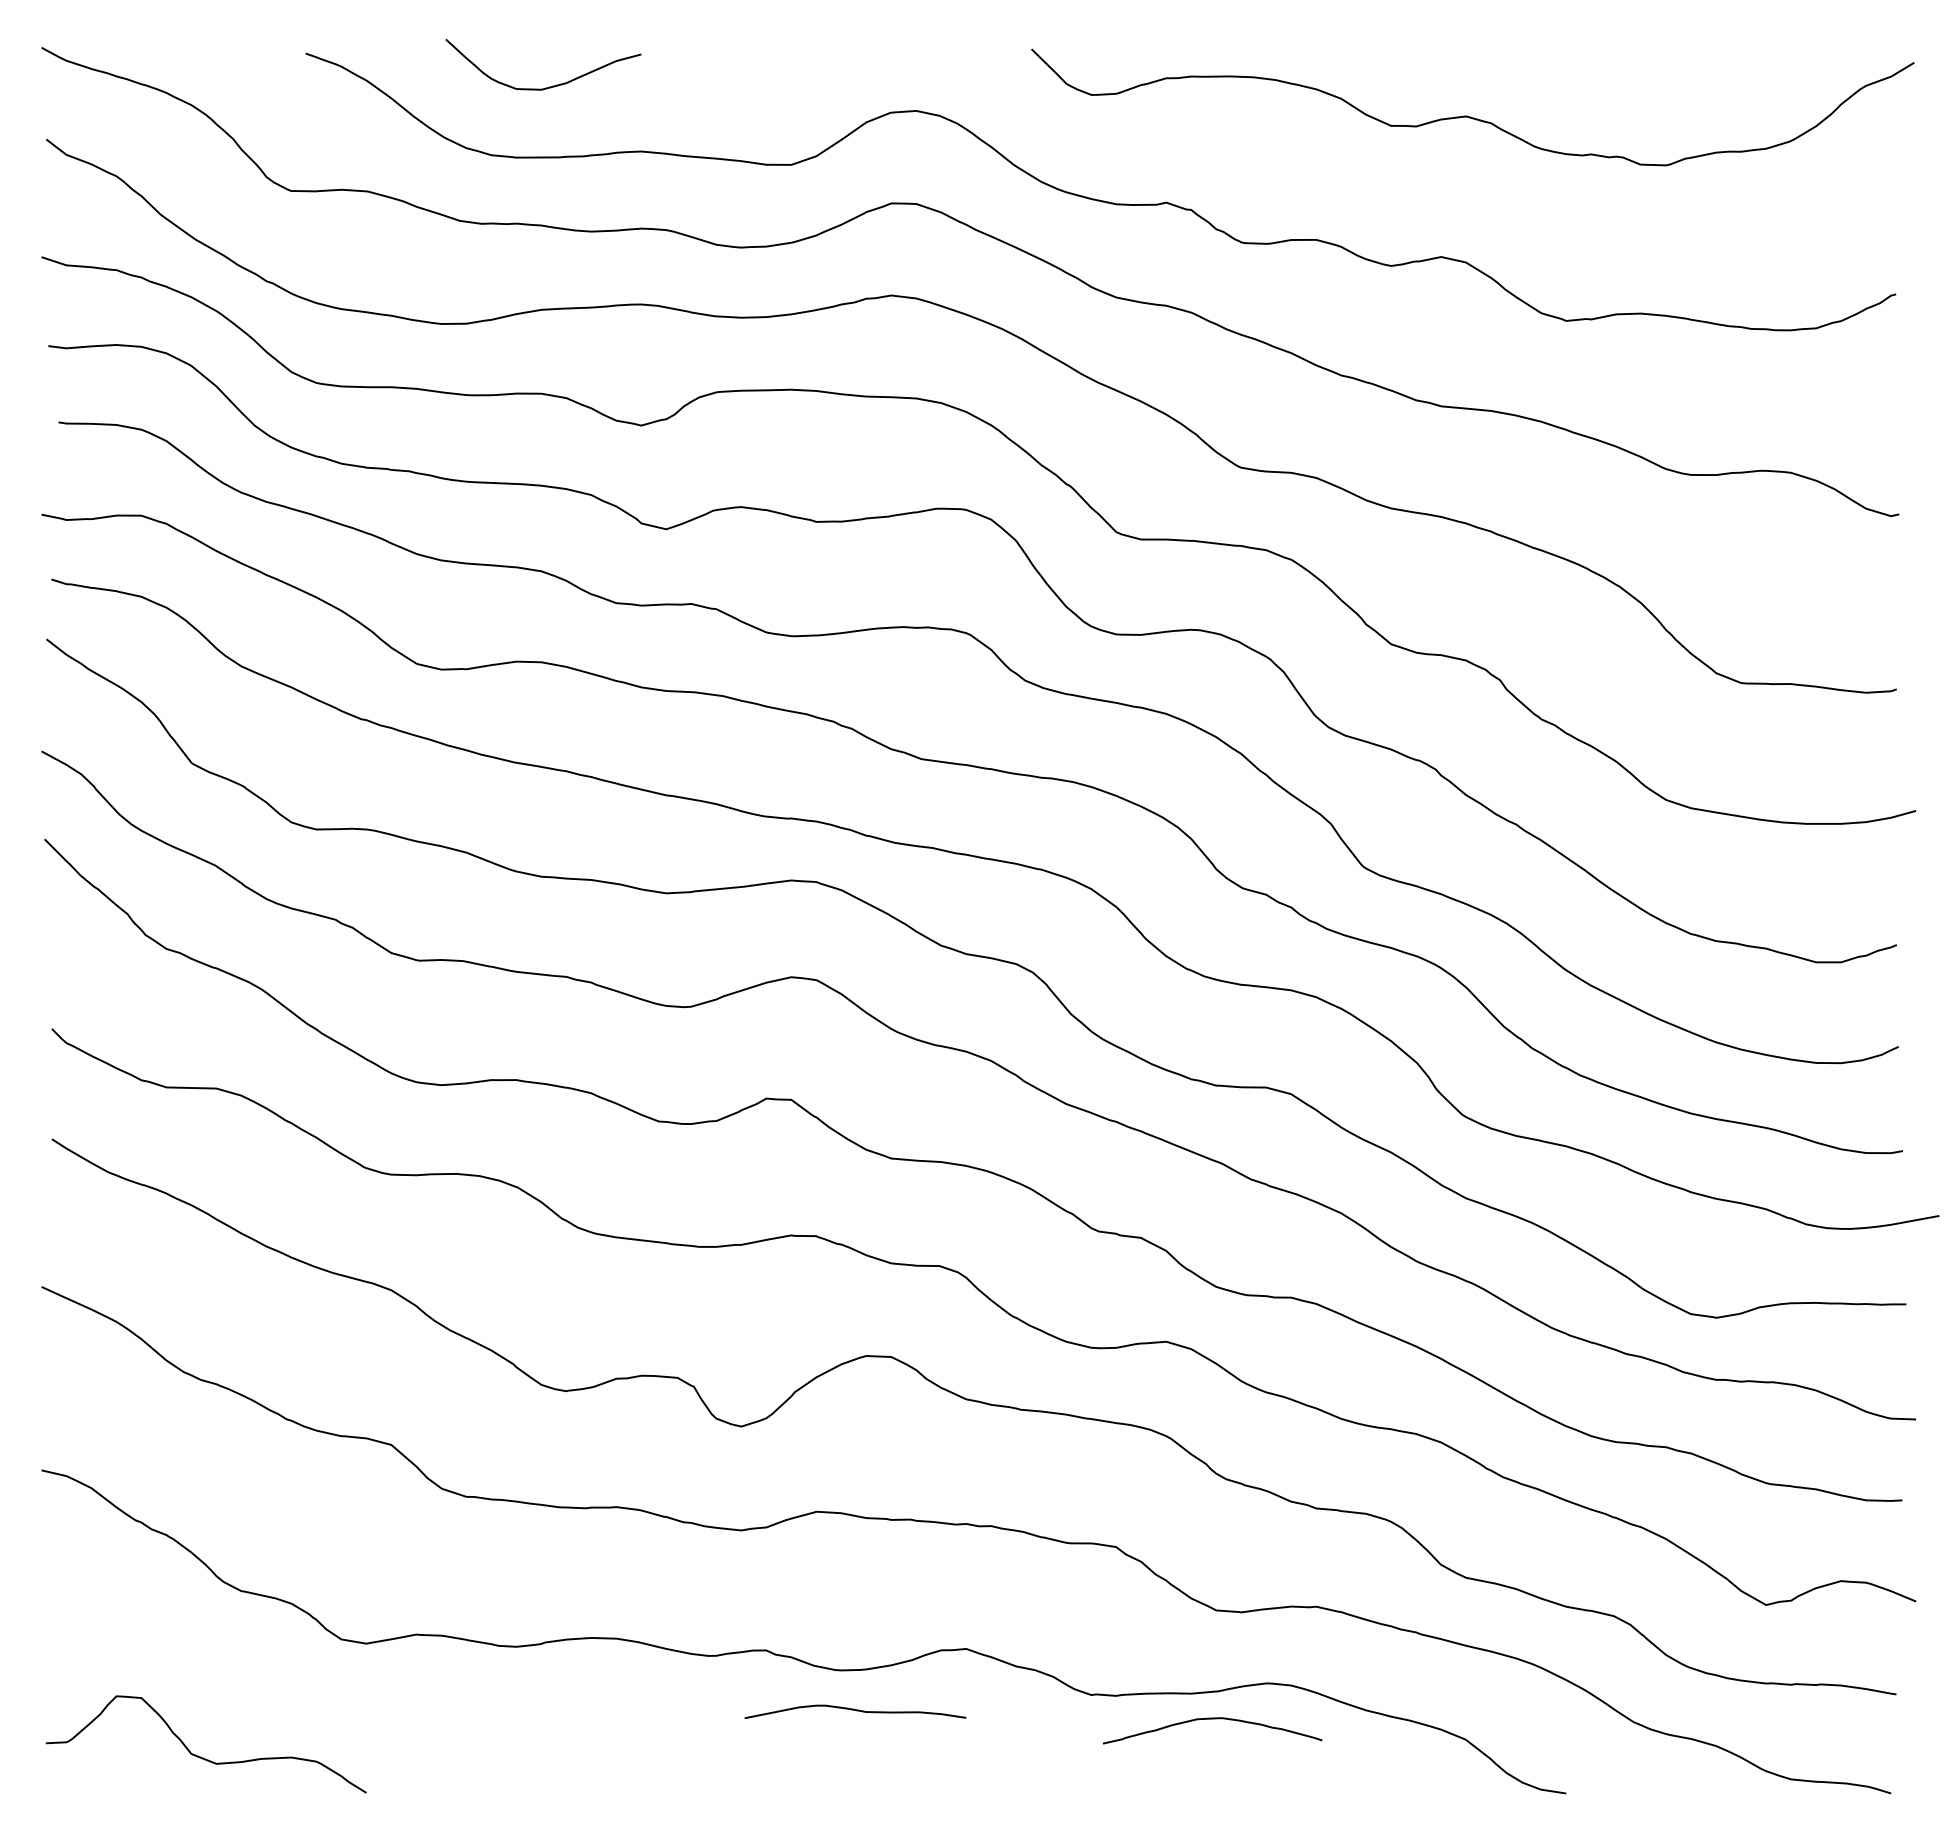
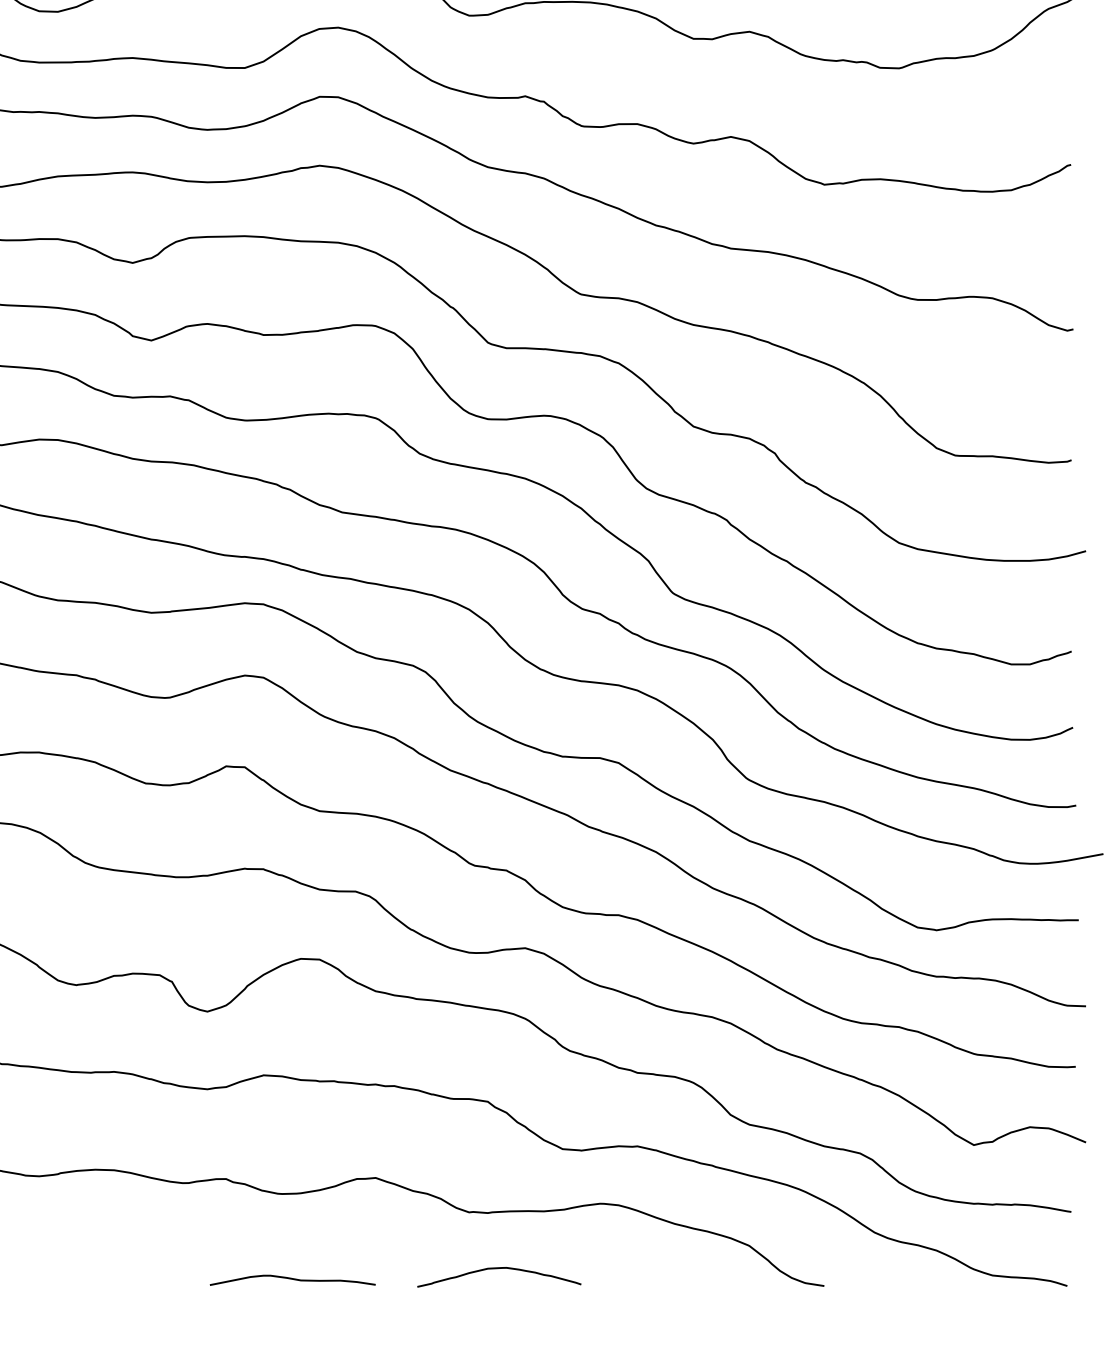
curve: (855, 1710) -> (292, 1279), moved
curve: (1212, 1719) -> (499, 1268), moved

